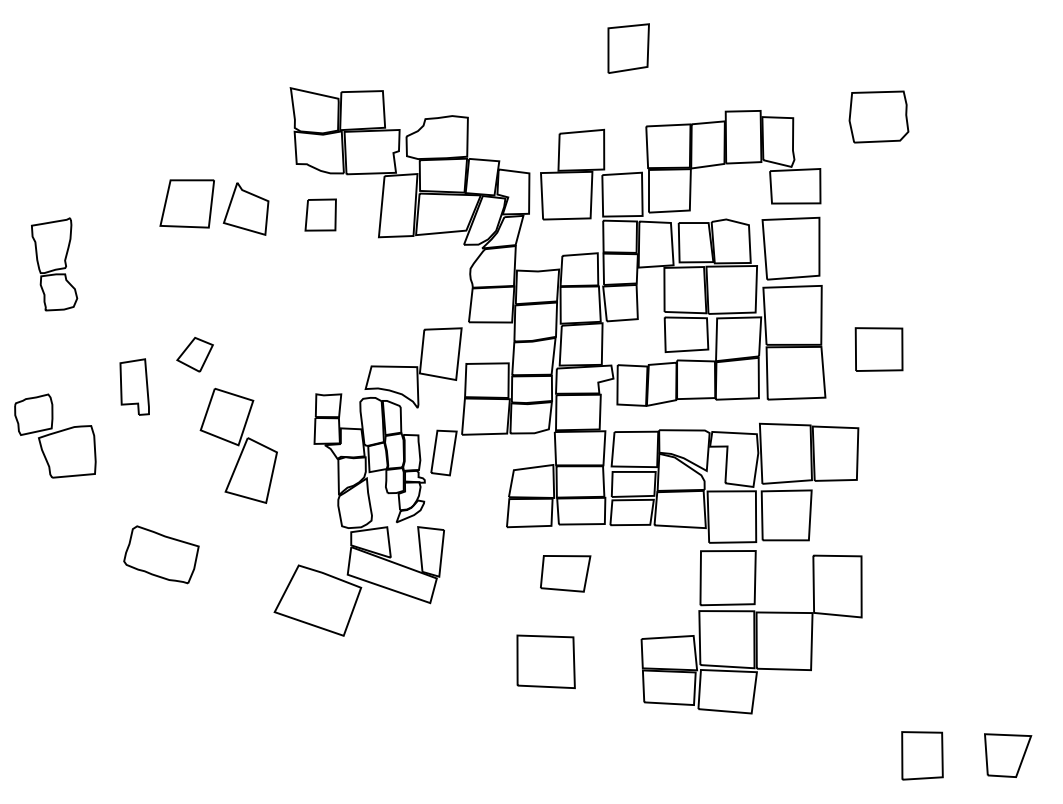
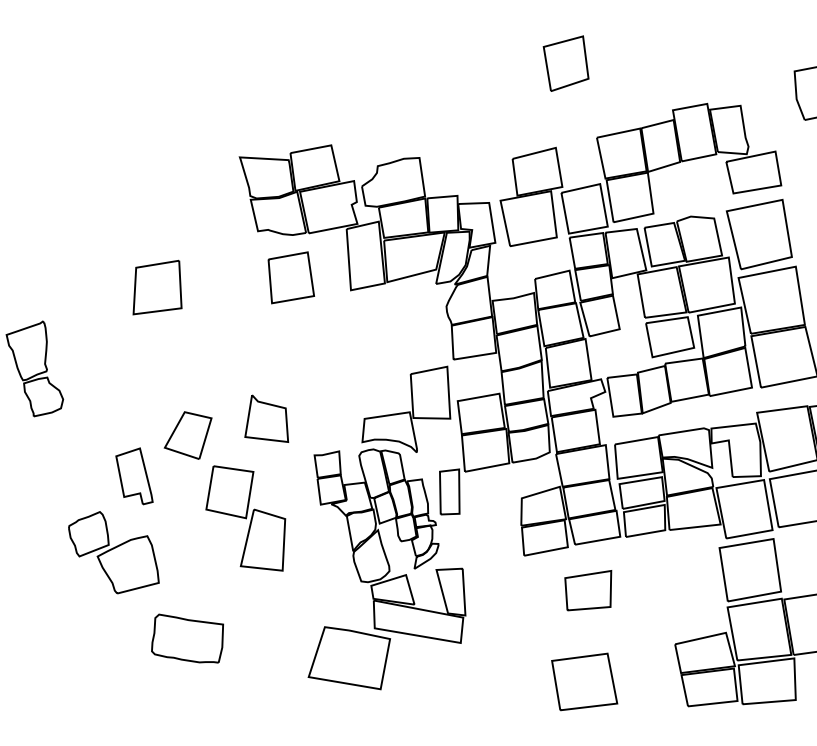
part: (245, 208) -> (264, 419), moved
part: (320, 214) -> (289, 277), size x1.43
part: (194, 354) -> (187, 435), size x1.43
part: (55, 435) -> (113, 551), moved

